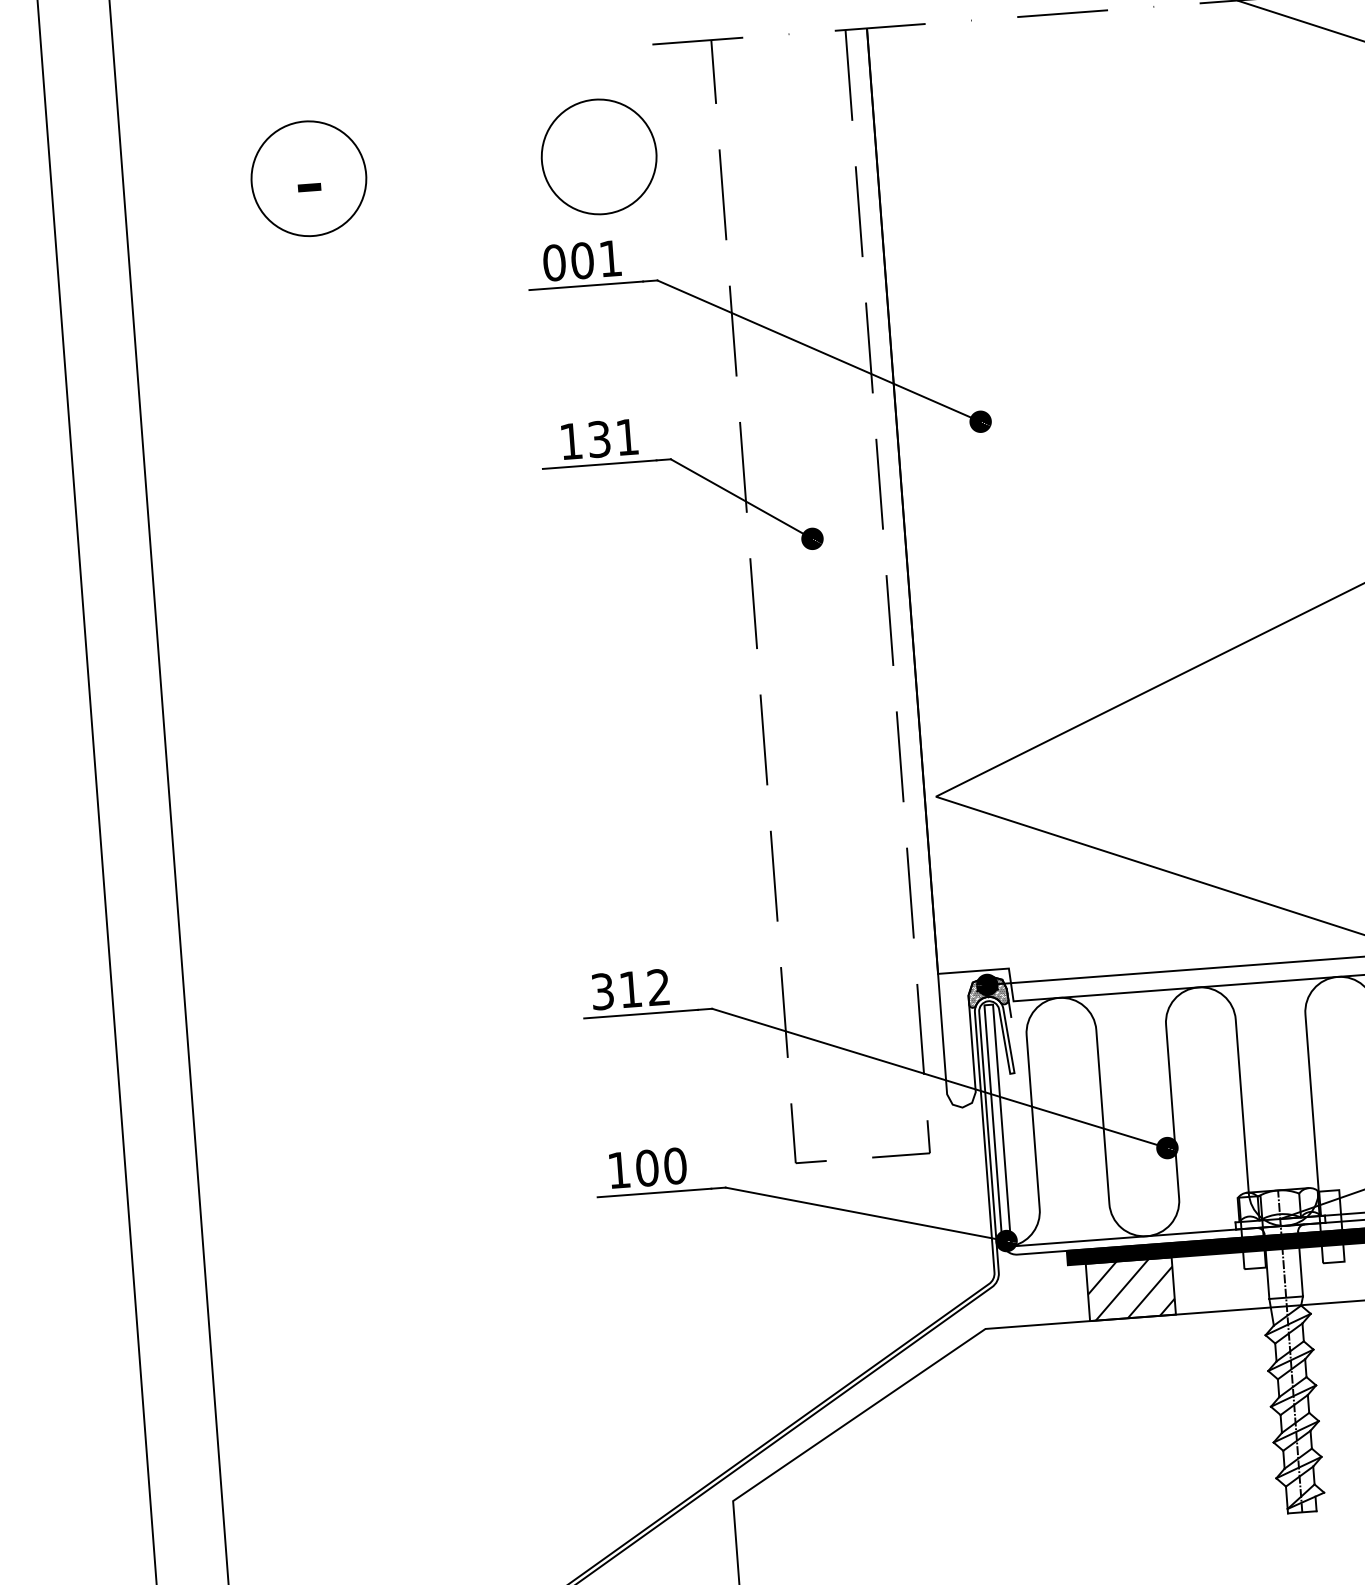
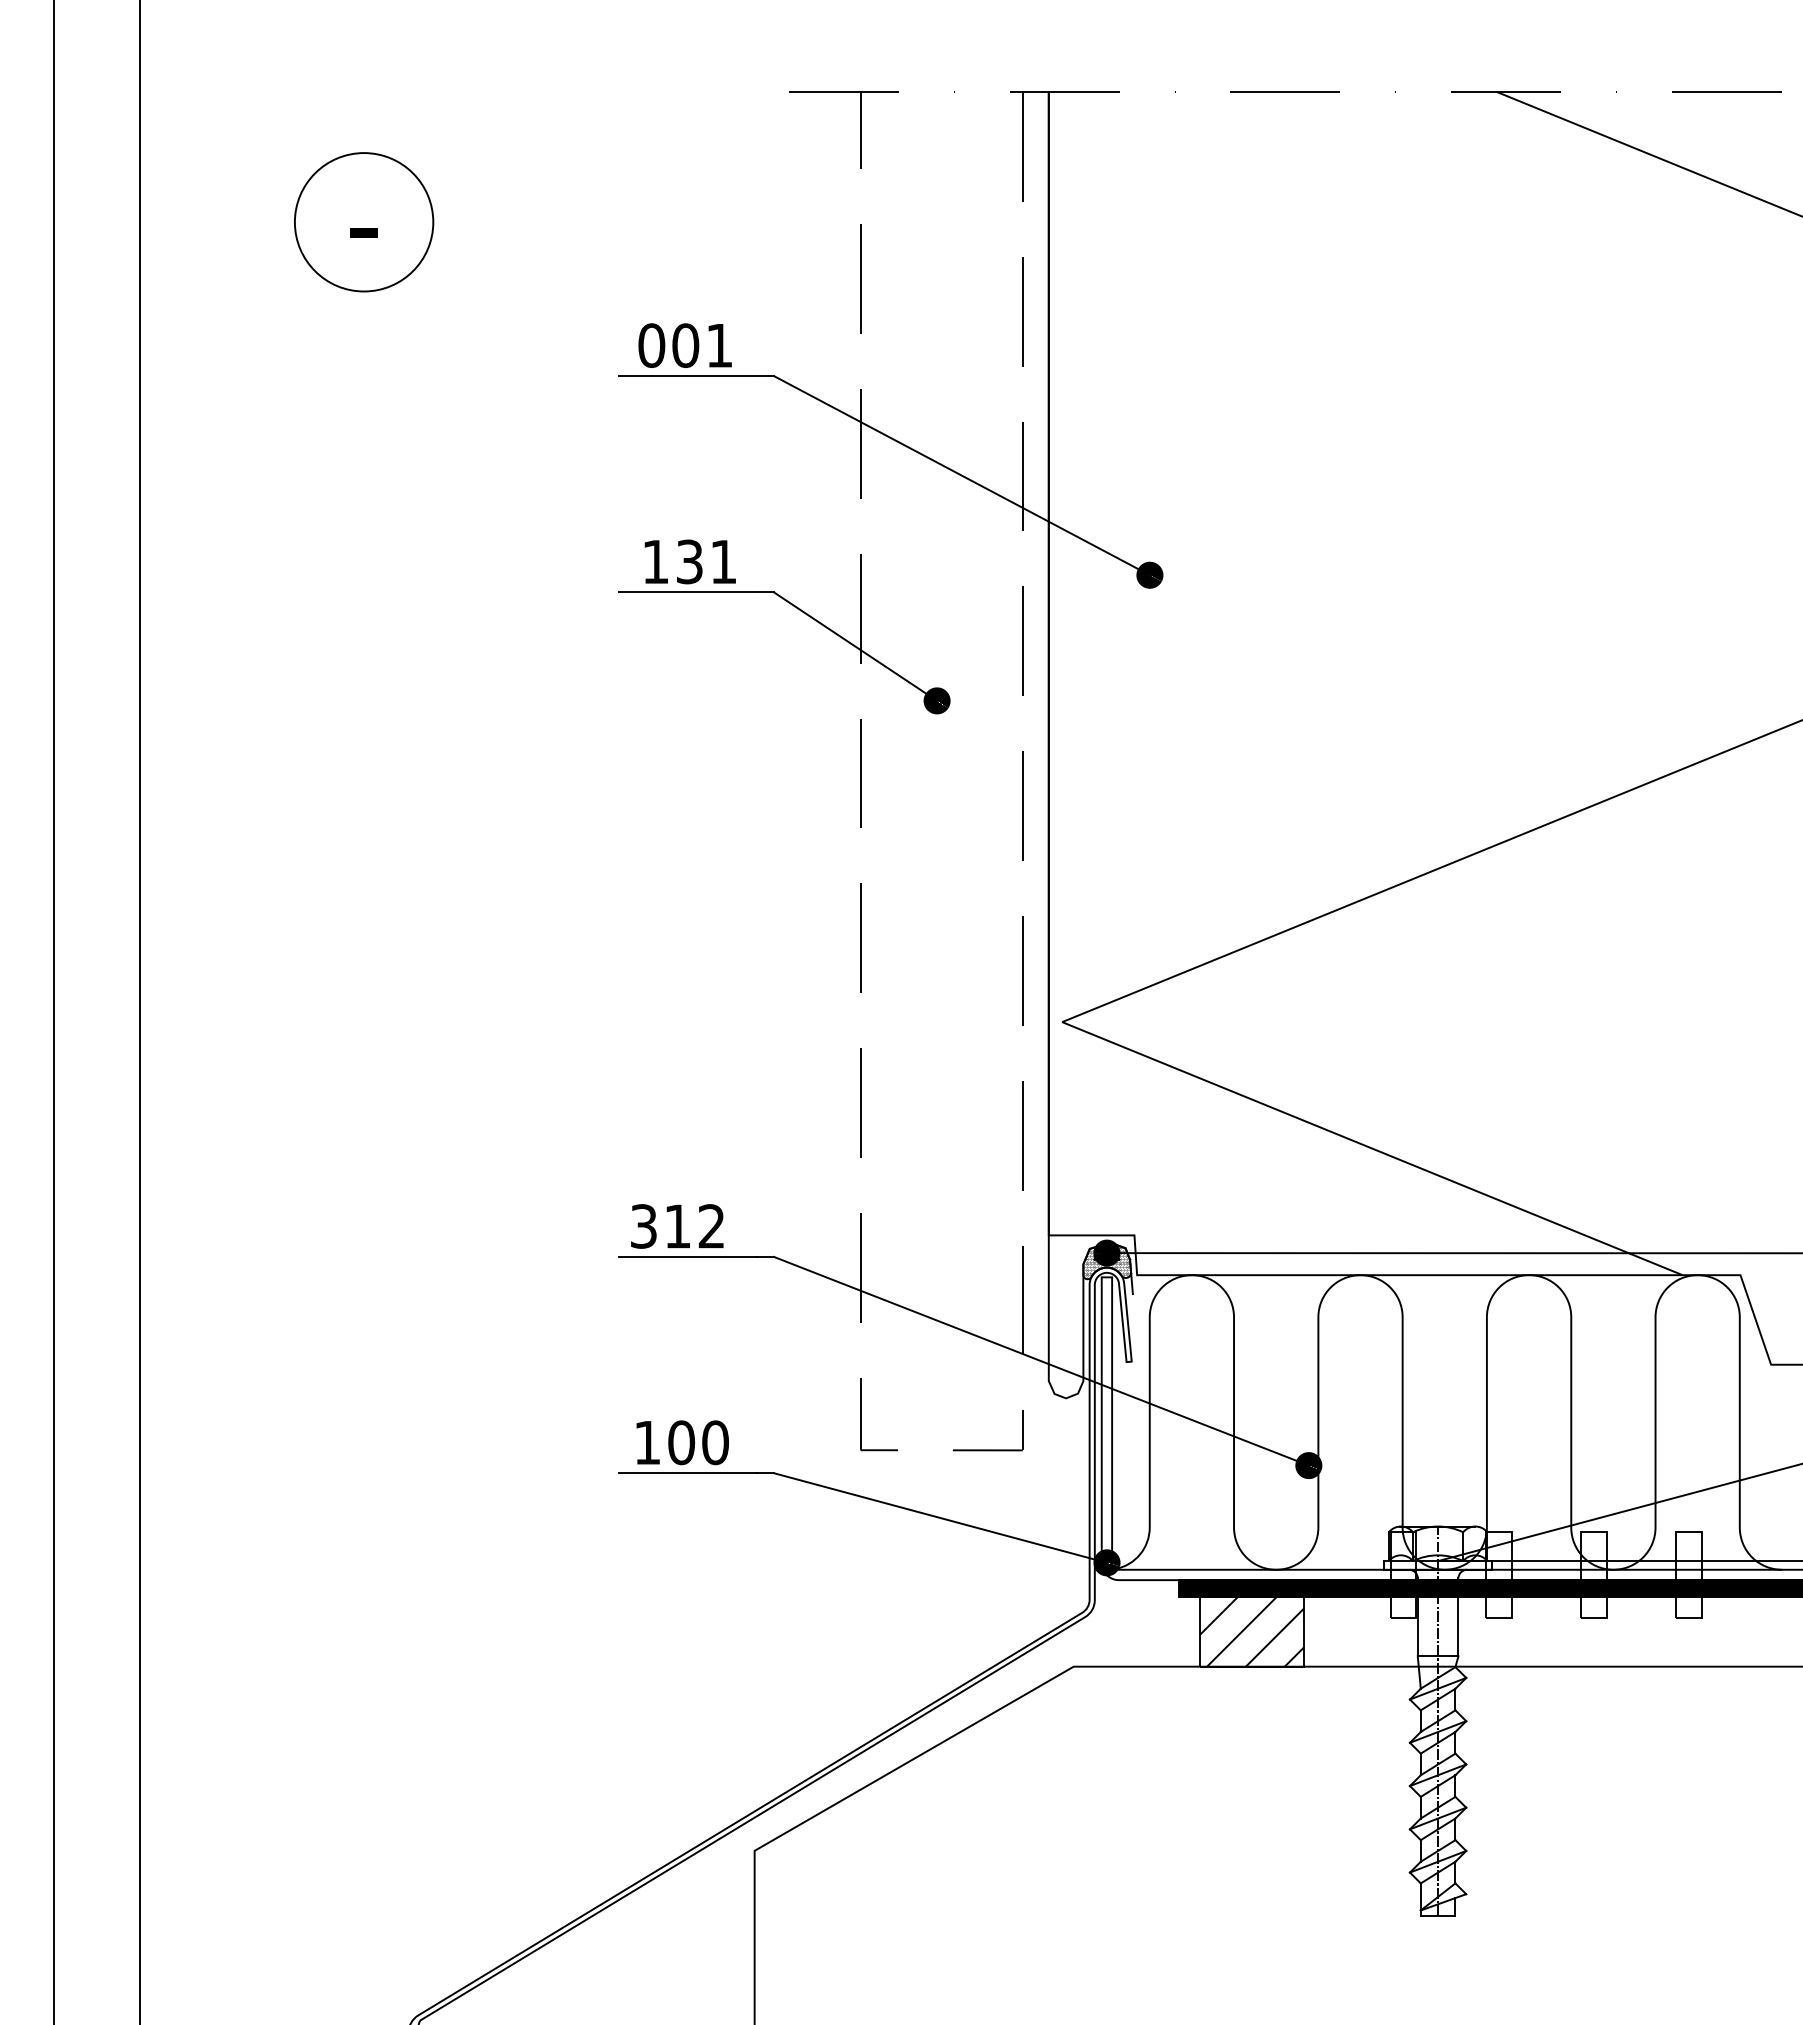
circle: (599, 157) -> (715, 222), removed

